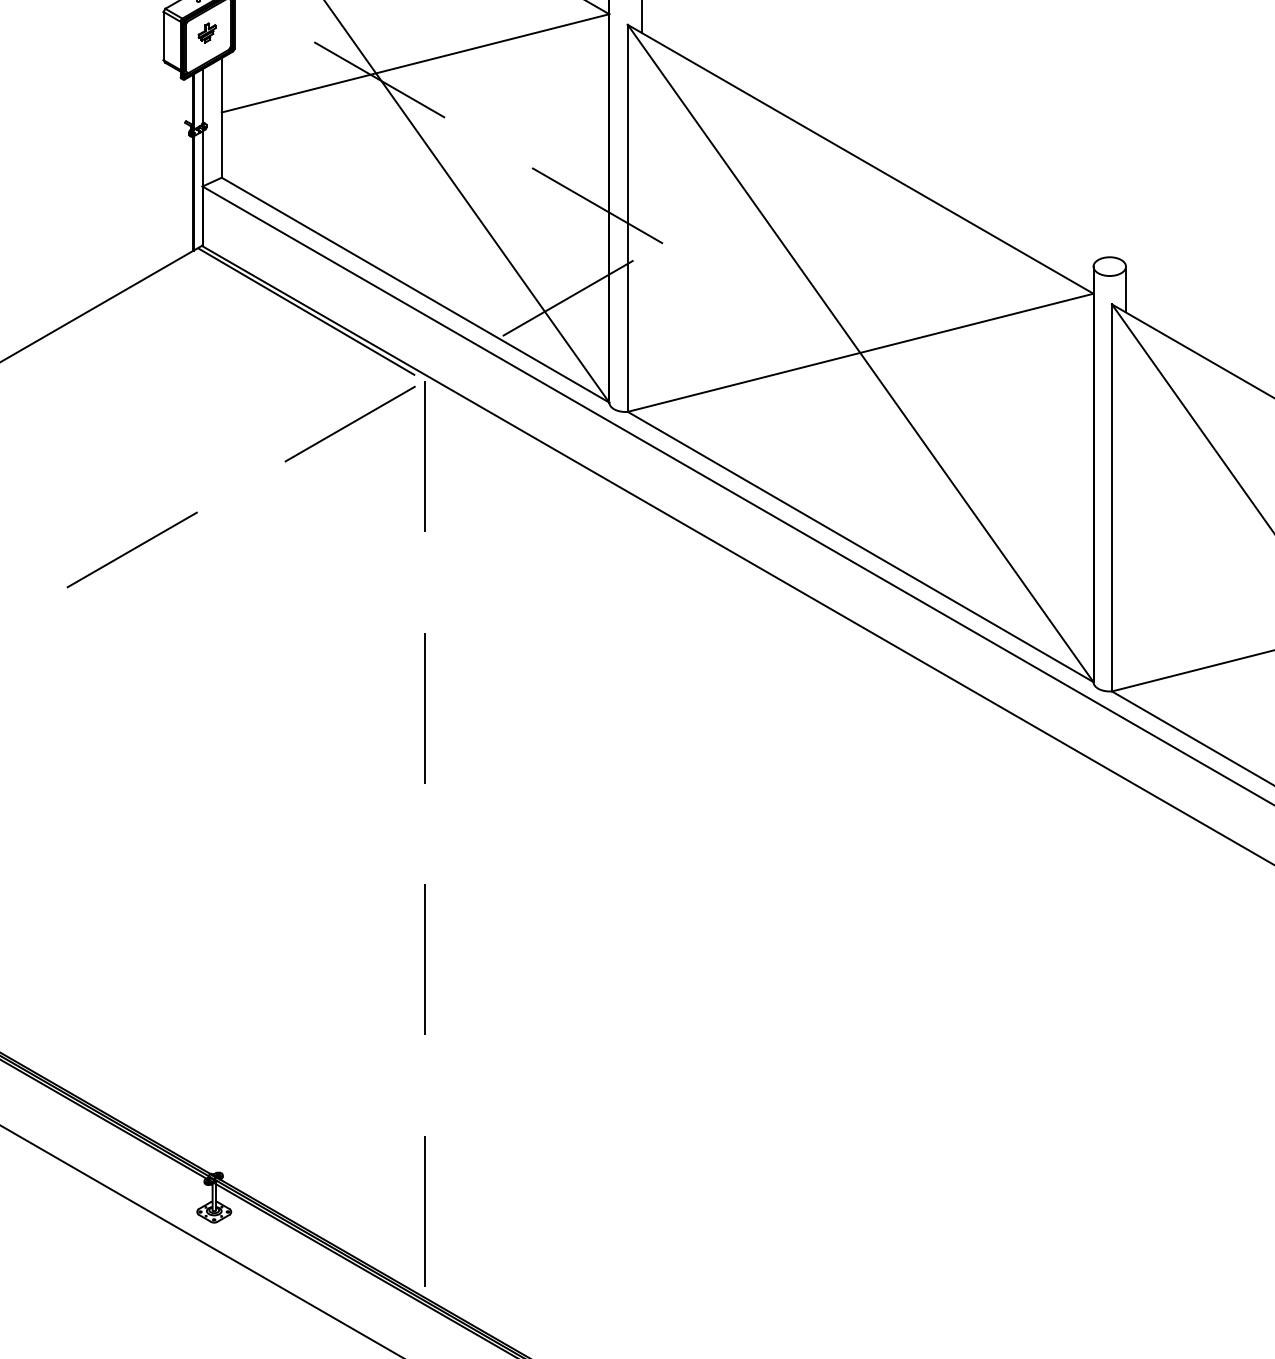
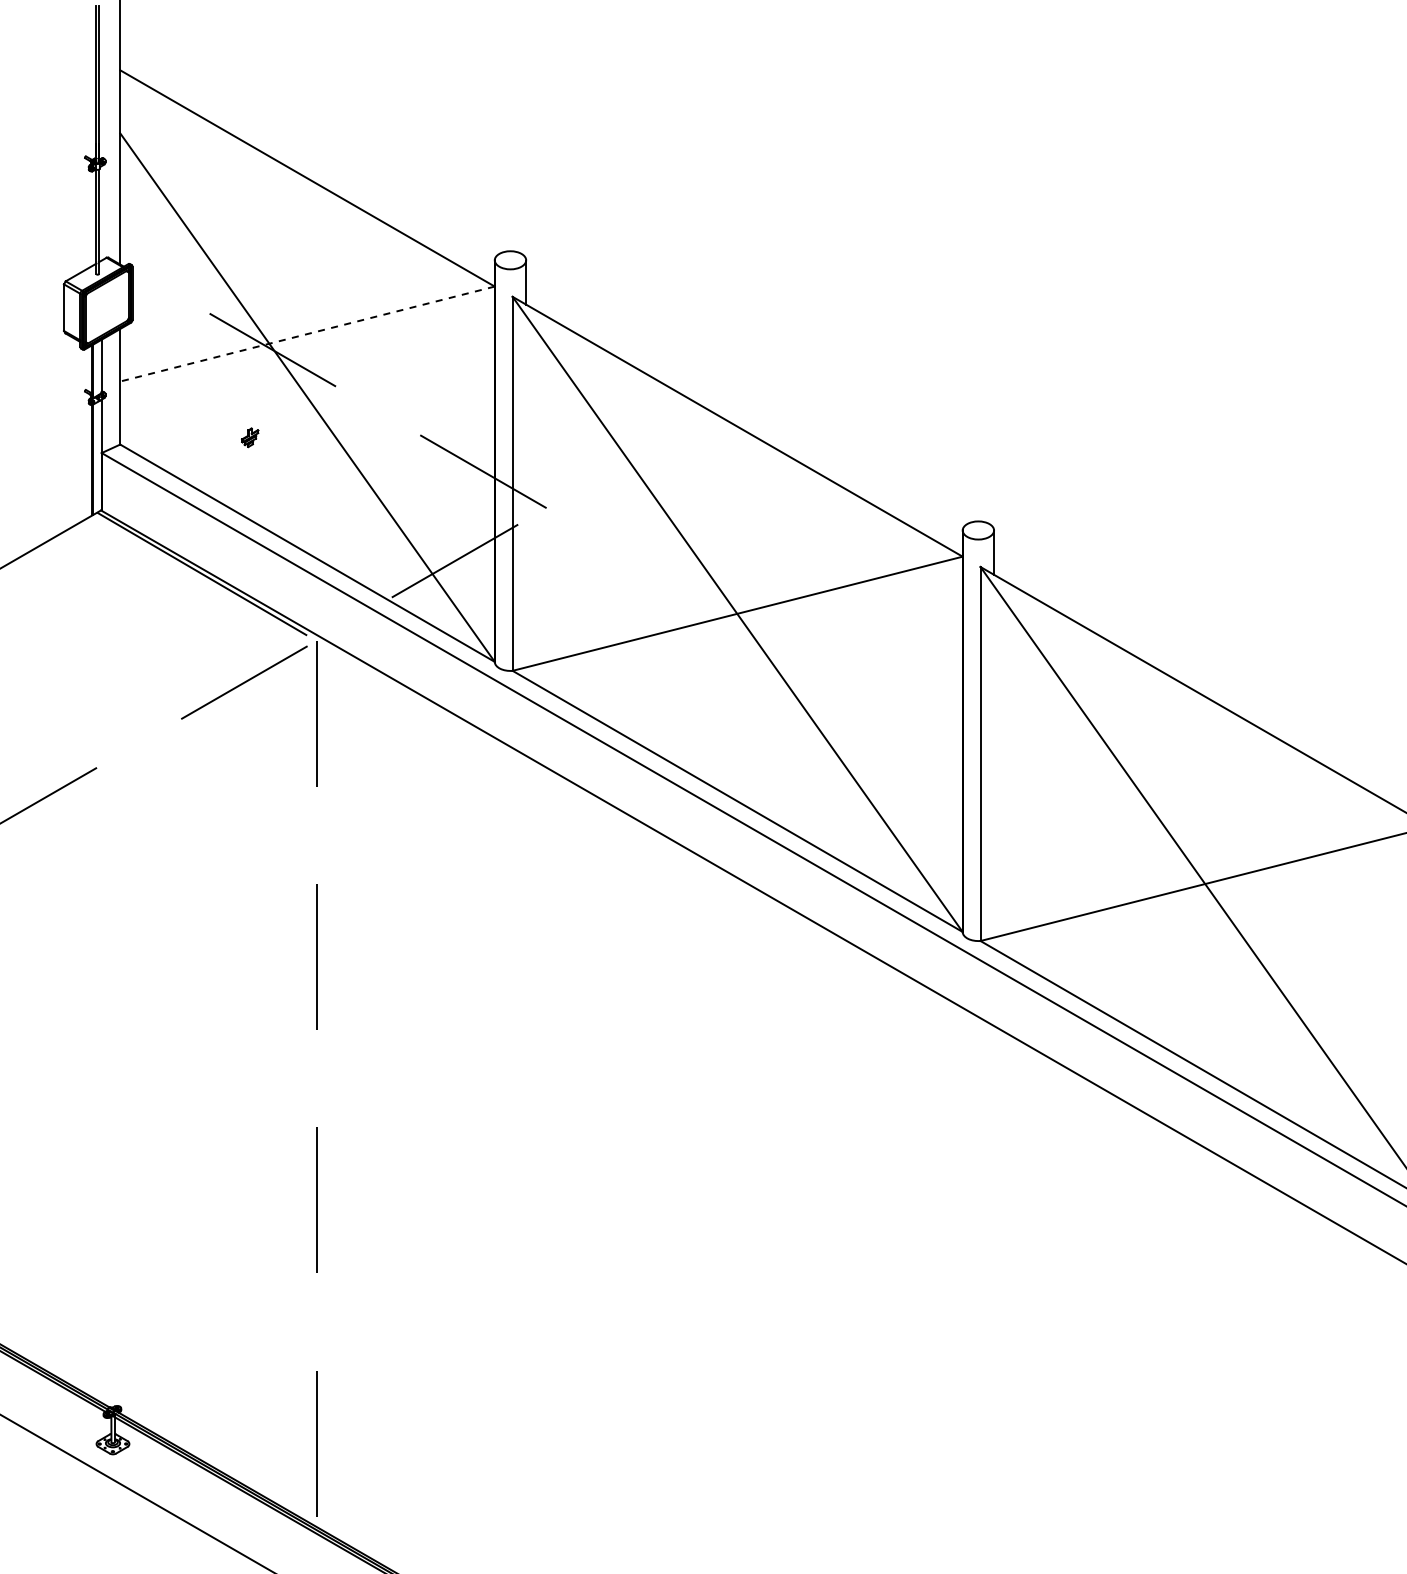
part: (207, 32) -> (250, 437), moved
line: (415, 63) -> (307, 334), solid -> dashed

